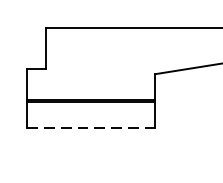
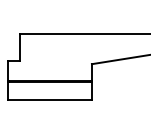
line: (90, 128) -> (49, 99), dashed -> solid

